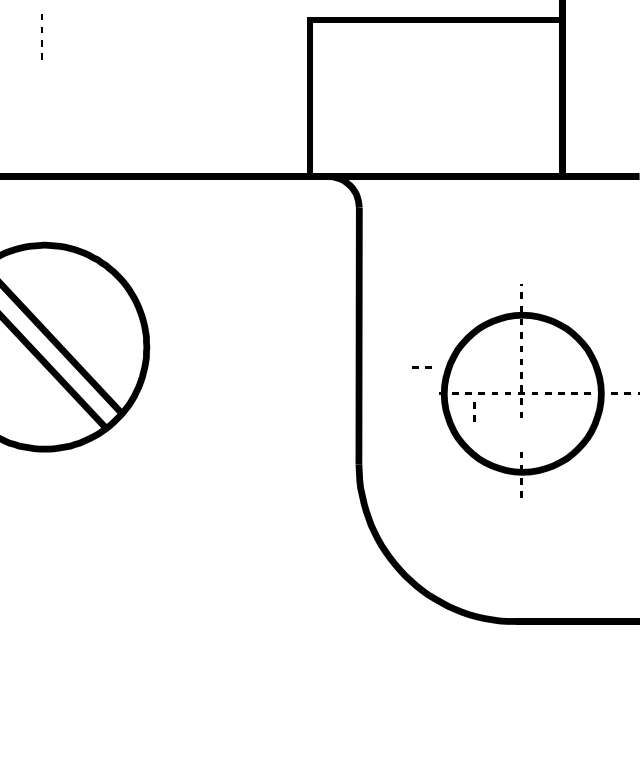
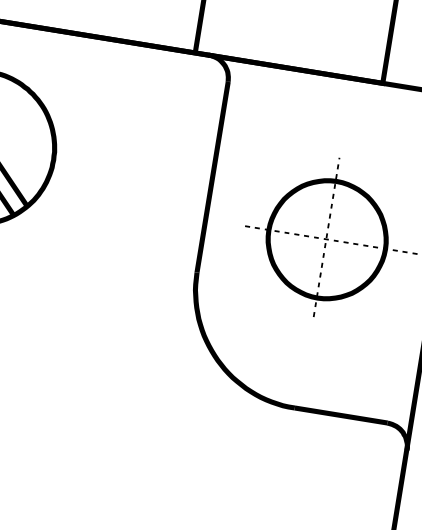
line: (418, 367) -> (249, 227), moved
line: (474, 408) -> (321, 267), moved

